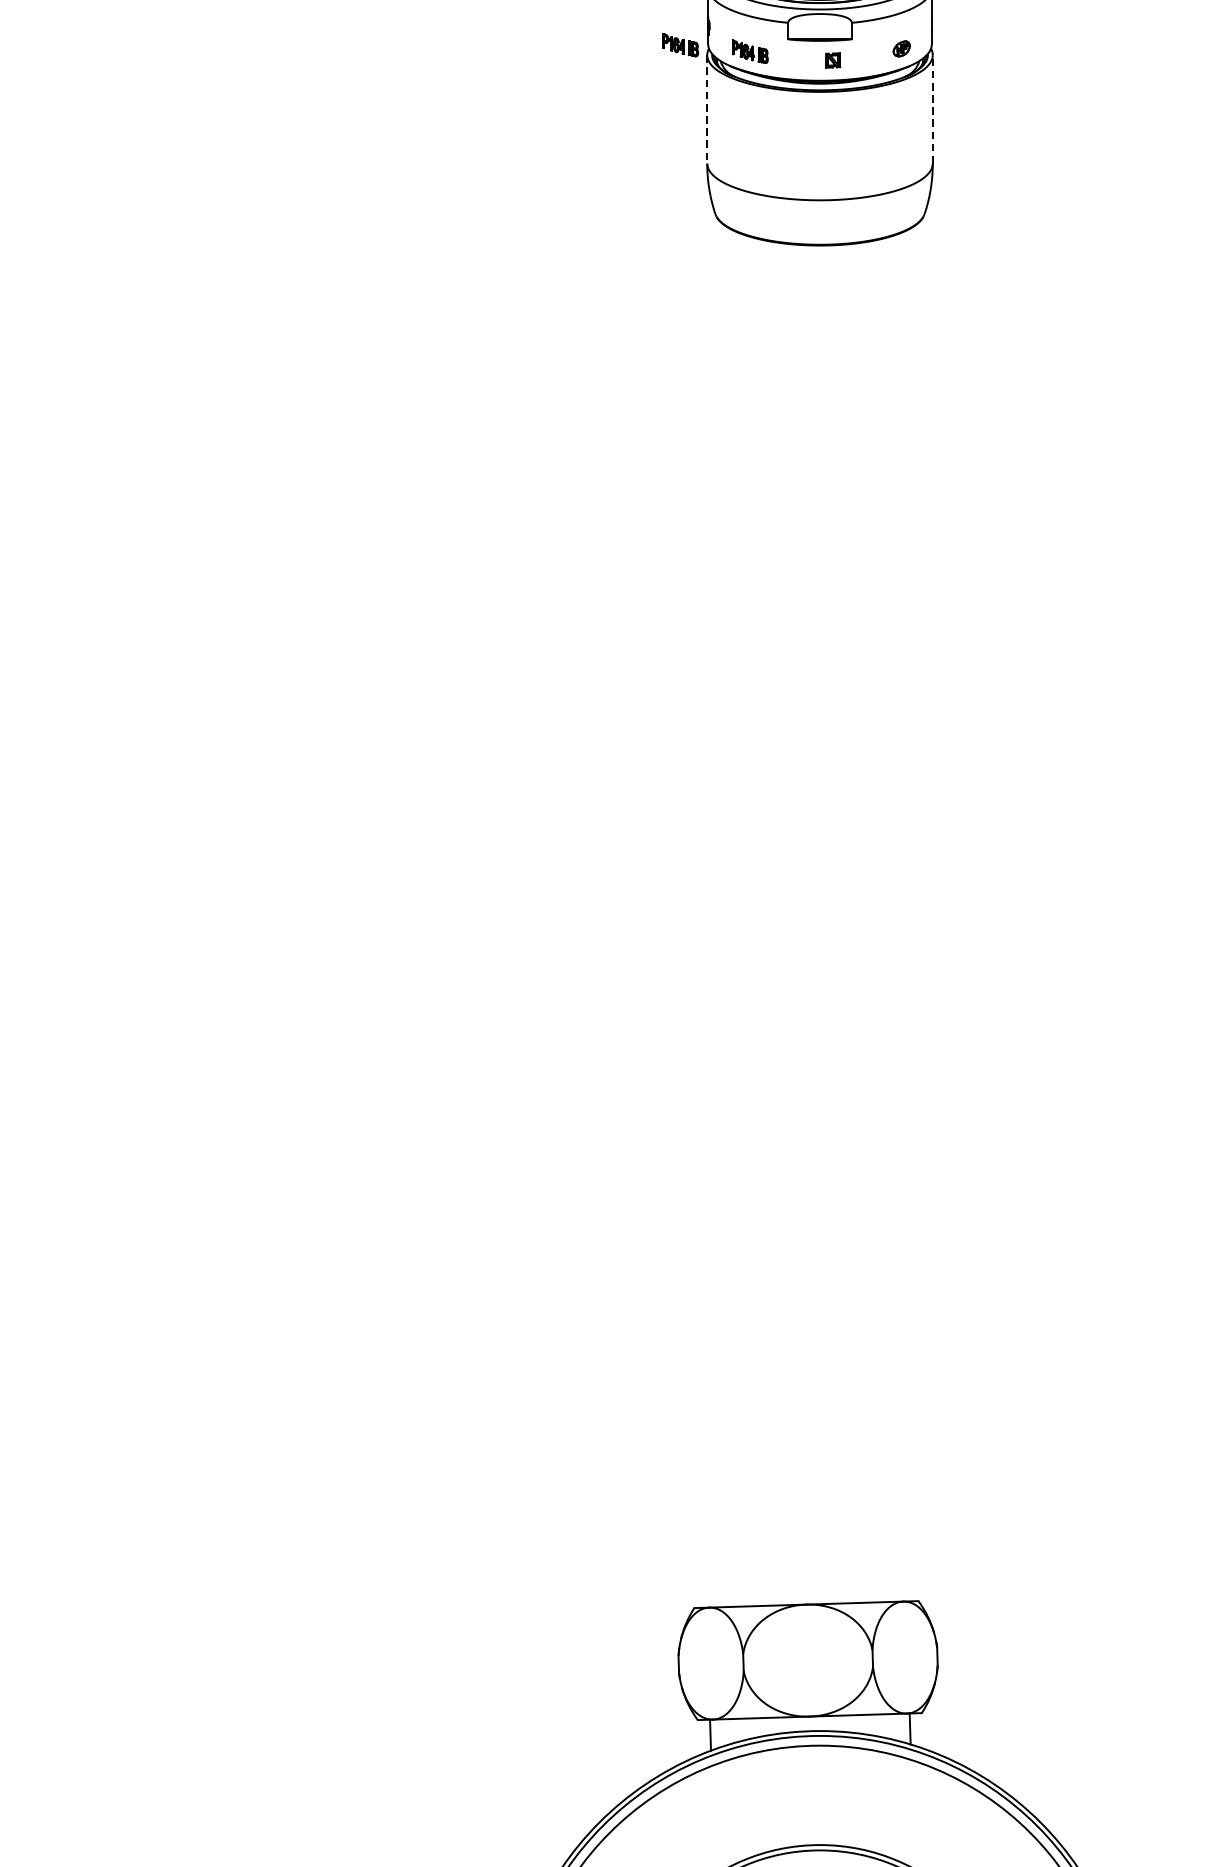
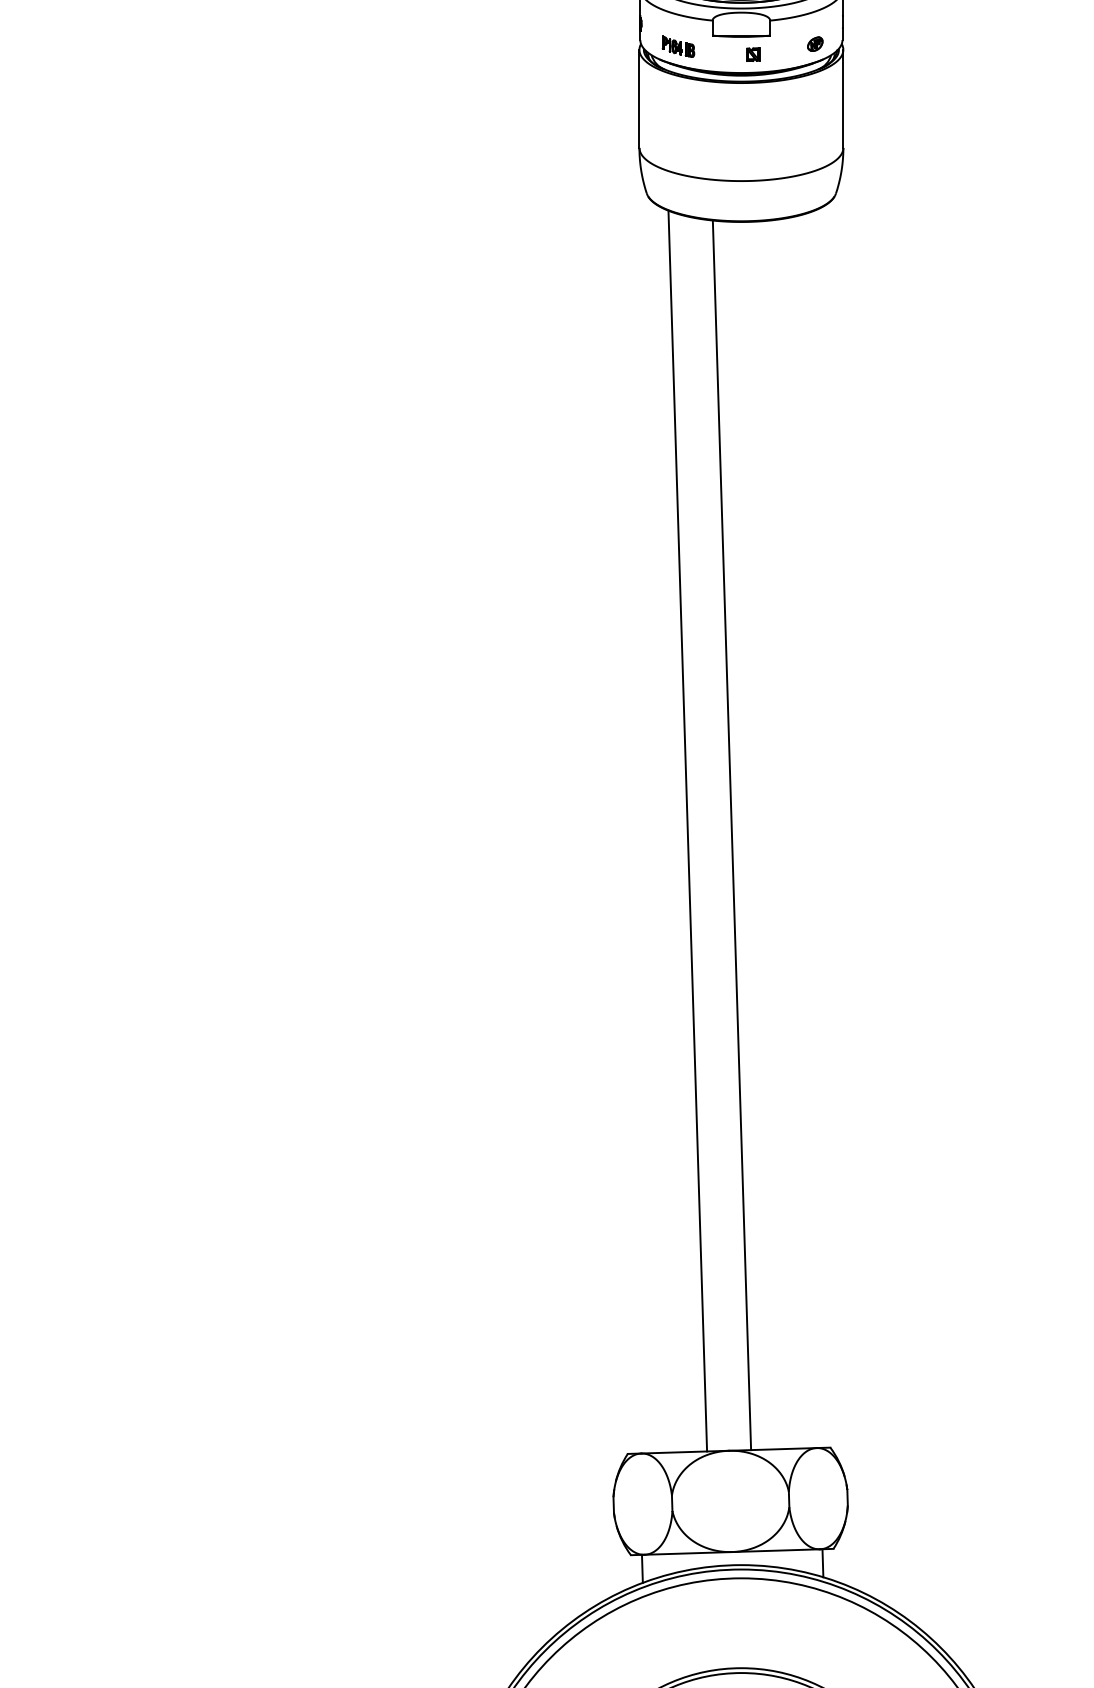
part: (680, 44) -> (615, 40), removed
line: (932, 108) -> (843, 98), dashed -> solid
line: (707, 110) -> (639, 99), dashed -> solid
line: (760, 918) -> (687, 830), added
line: (809, 924) -> (731, 835), added

